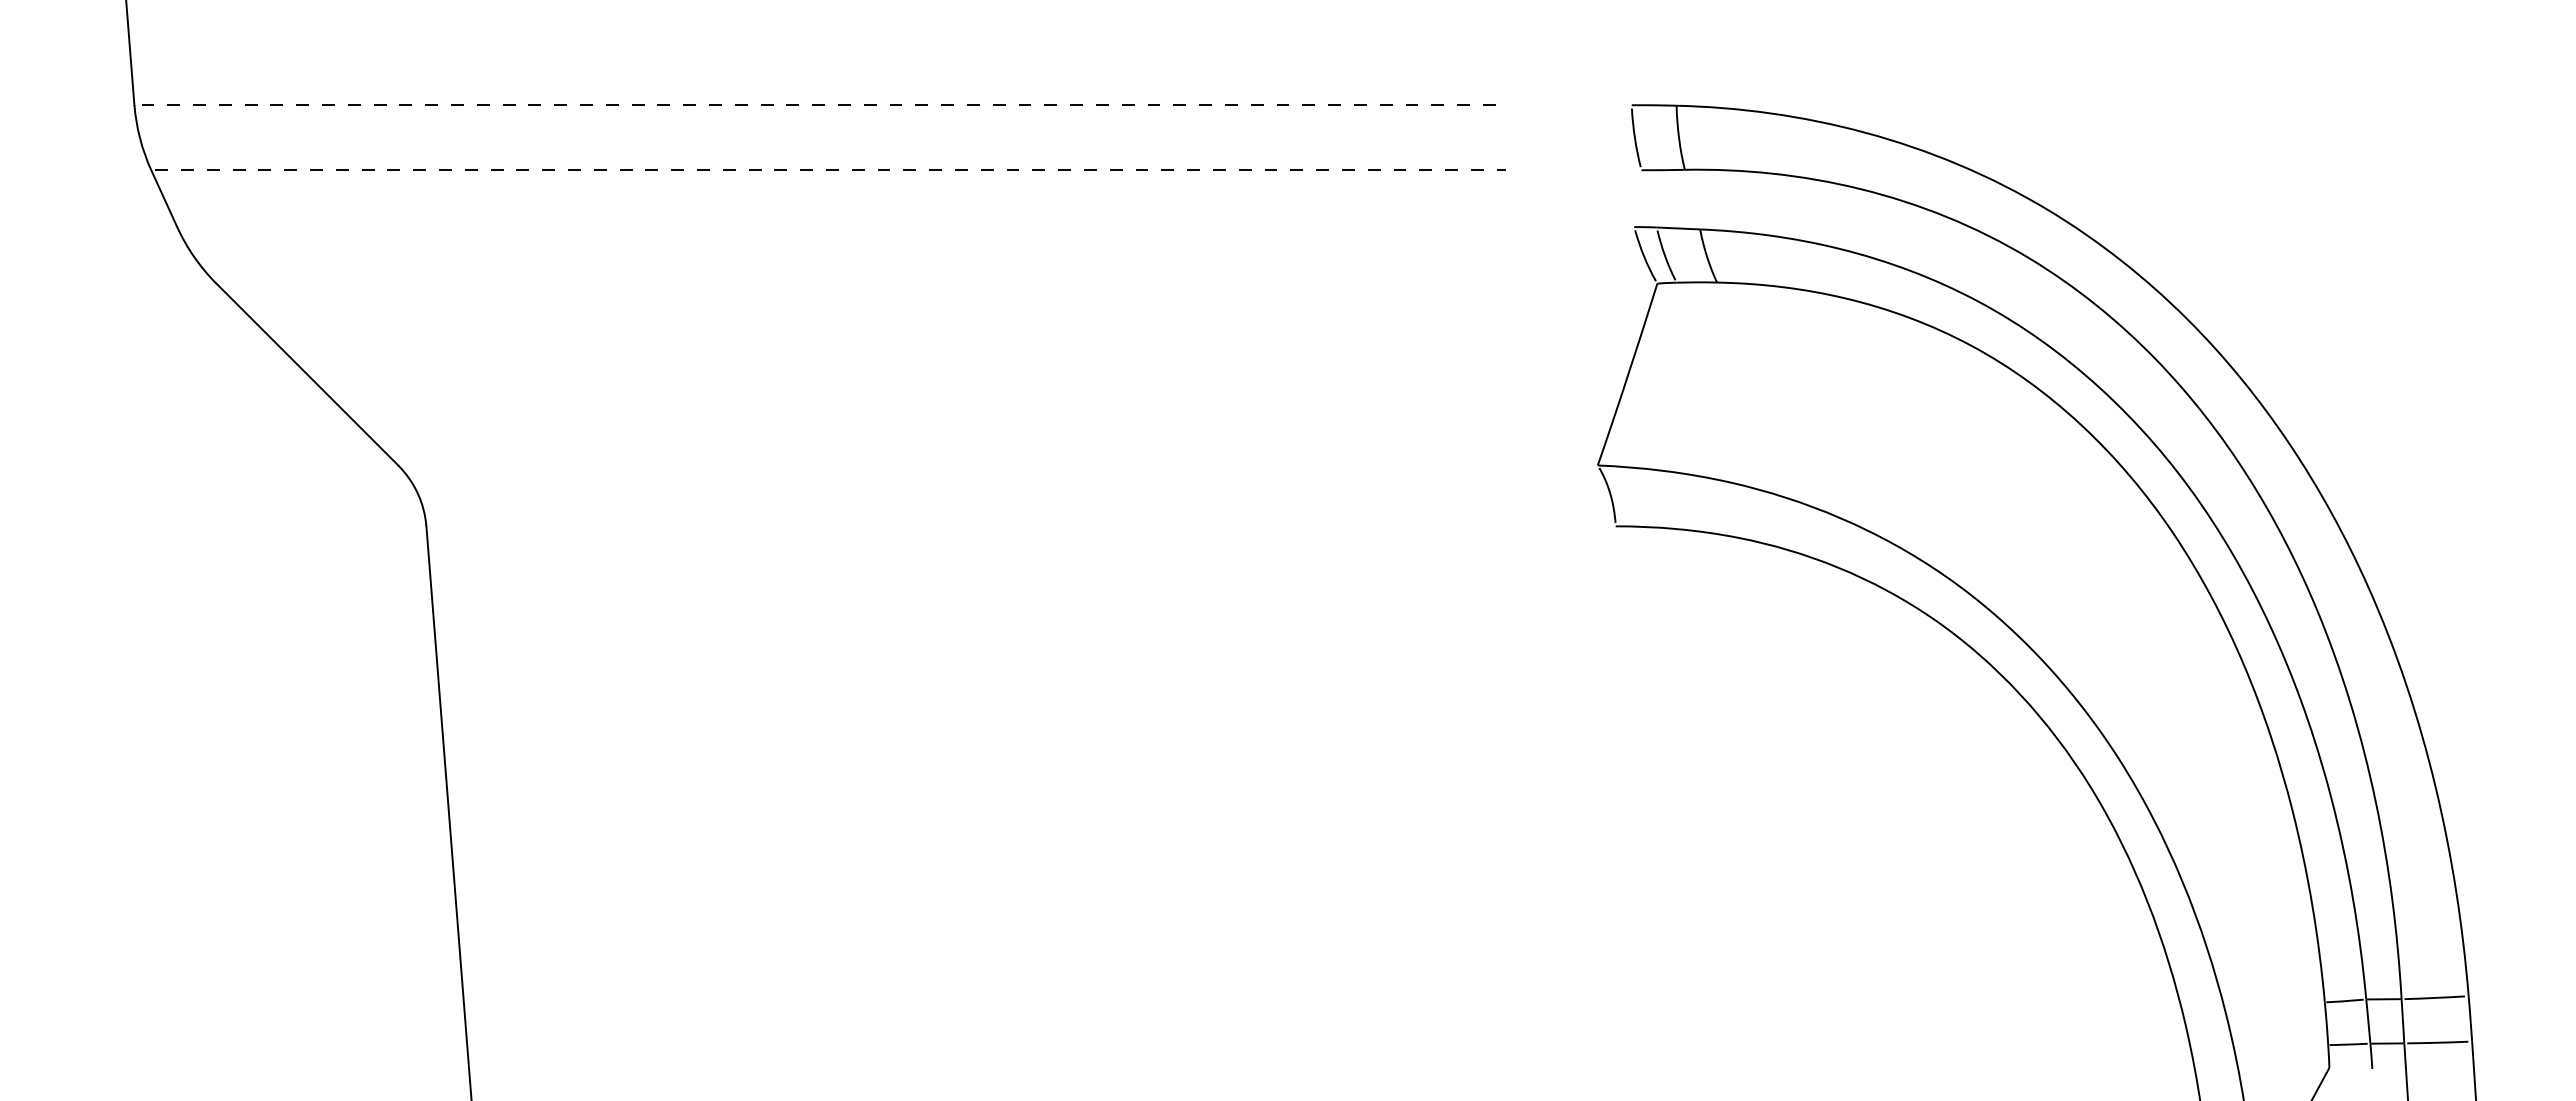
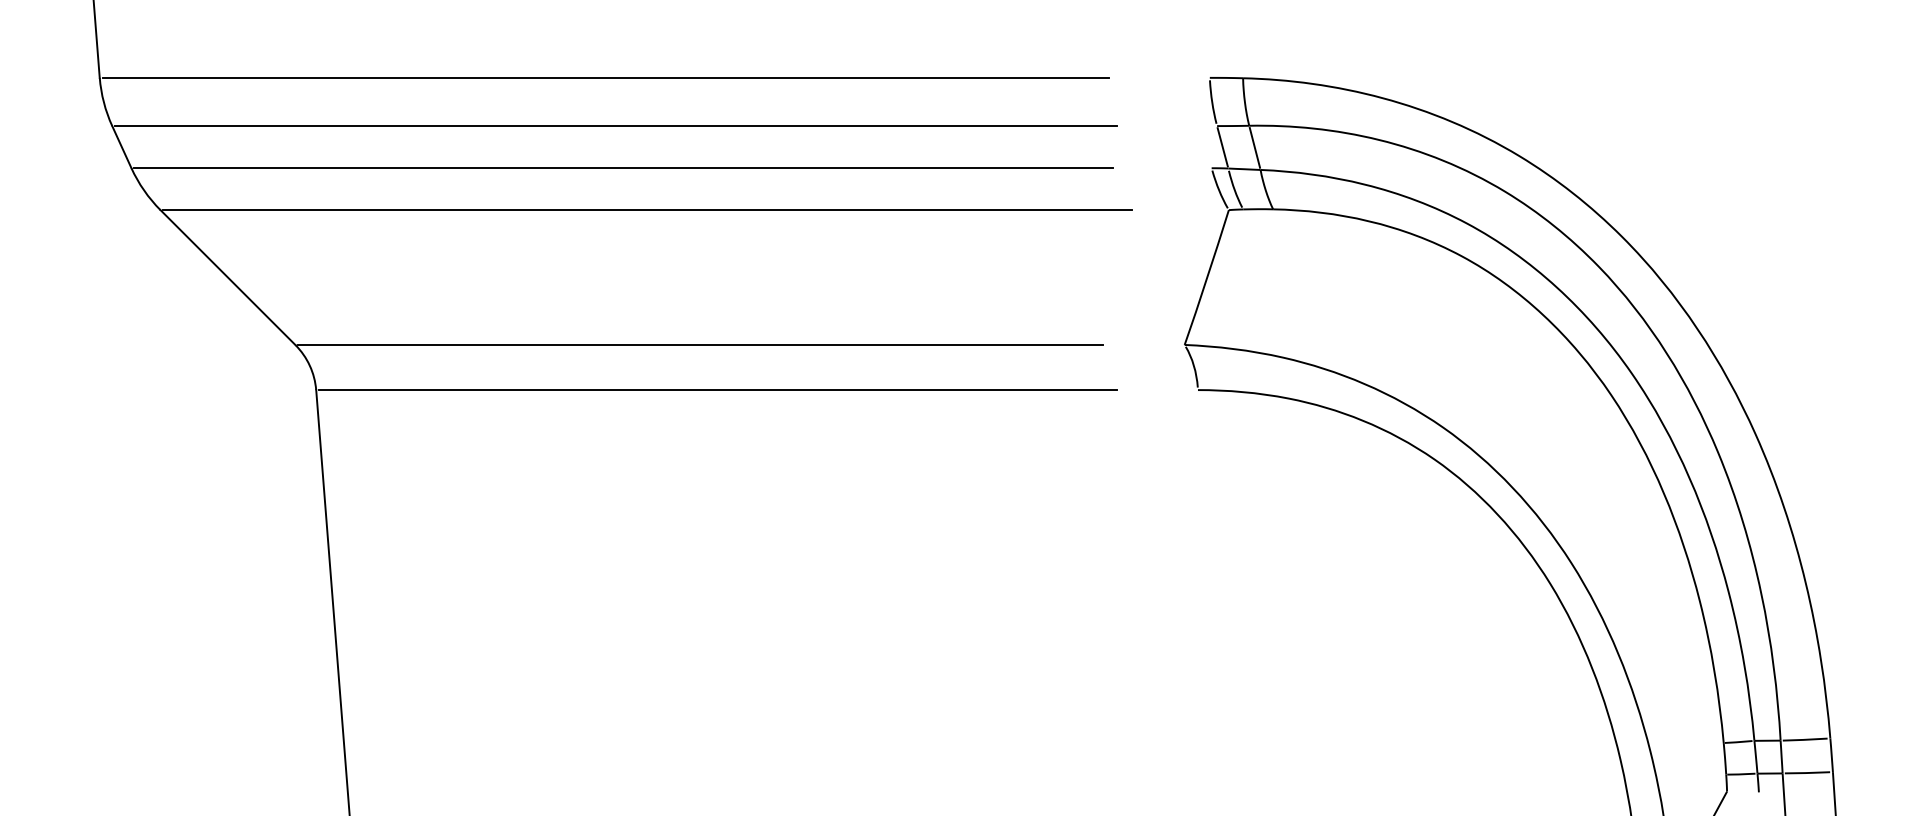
line: (817, 105) -> (606, 78), dashed -> solid
line: (831, 170) -> (616, 126), dashed -> solid
line: (1648, 198) -> (1222, 147), added
line: (1692, 199) -> (1254, 147), added
line: (841, 227) -> (623, 168), added
line: (873, 283) -> (647, 210), added
line: (944, 465) -> (700, 344), added
line: (967, 526) -> (717, 390), added

